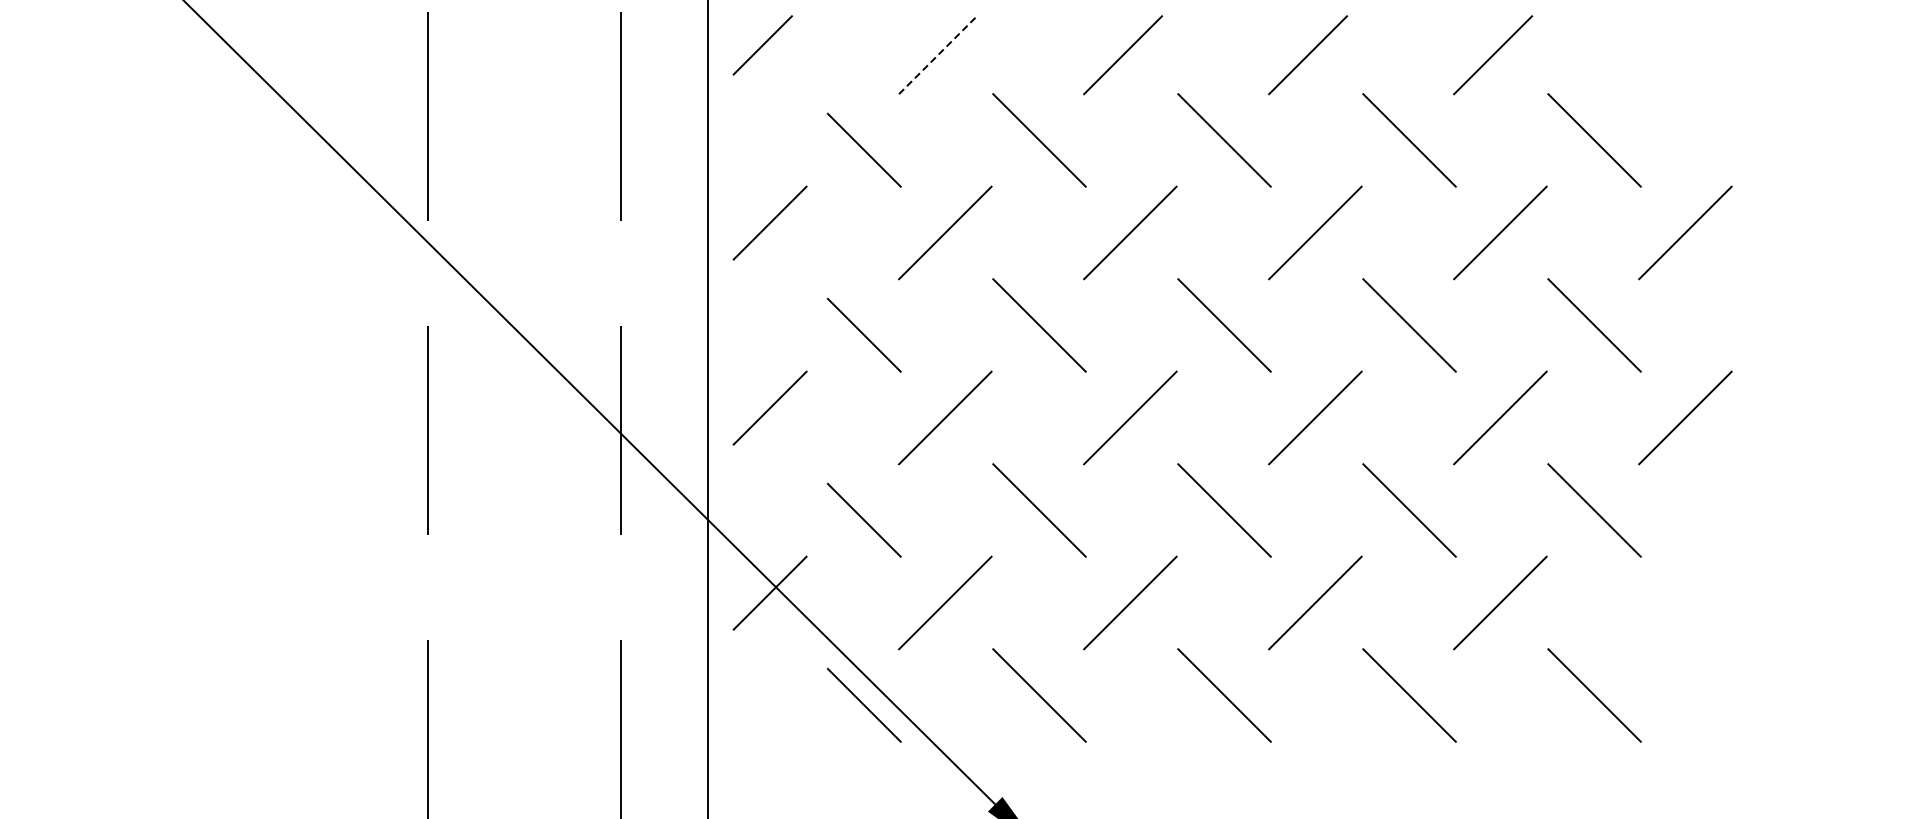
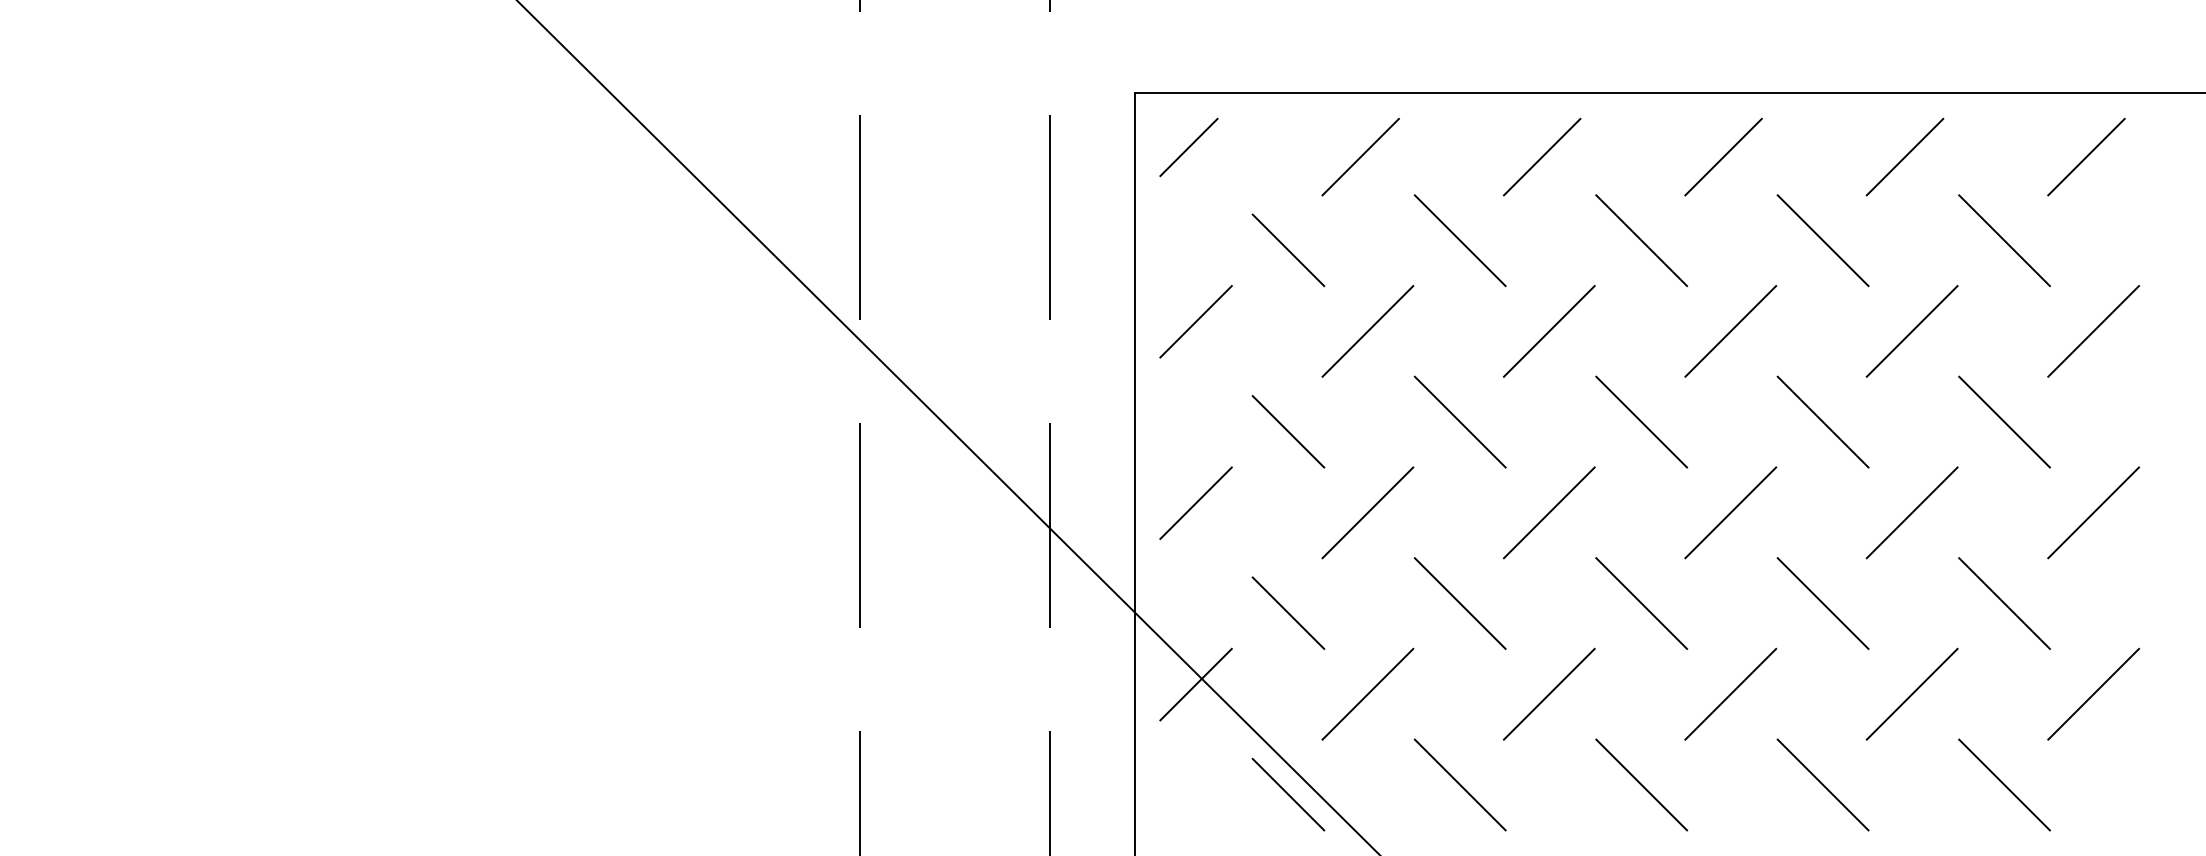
line: (938, 54) -> (1361, 156), dashed -> solid
line: (1678, 54) -> (2086, 156), added
line: (1685, 602) -> (2093, 693), added

